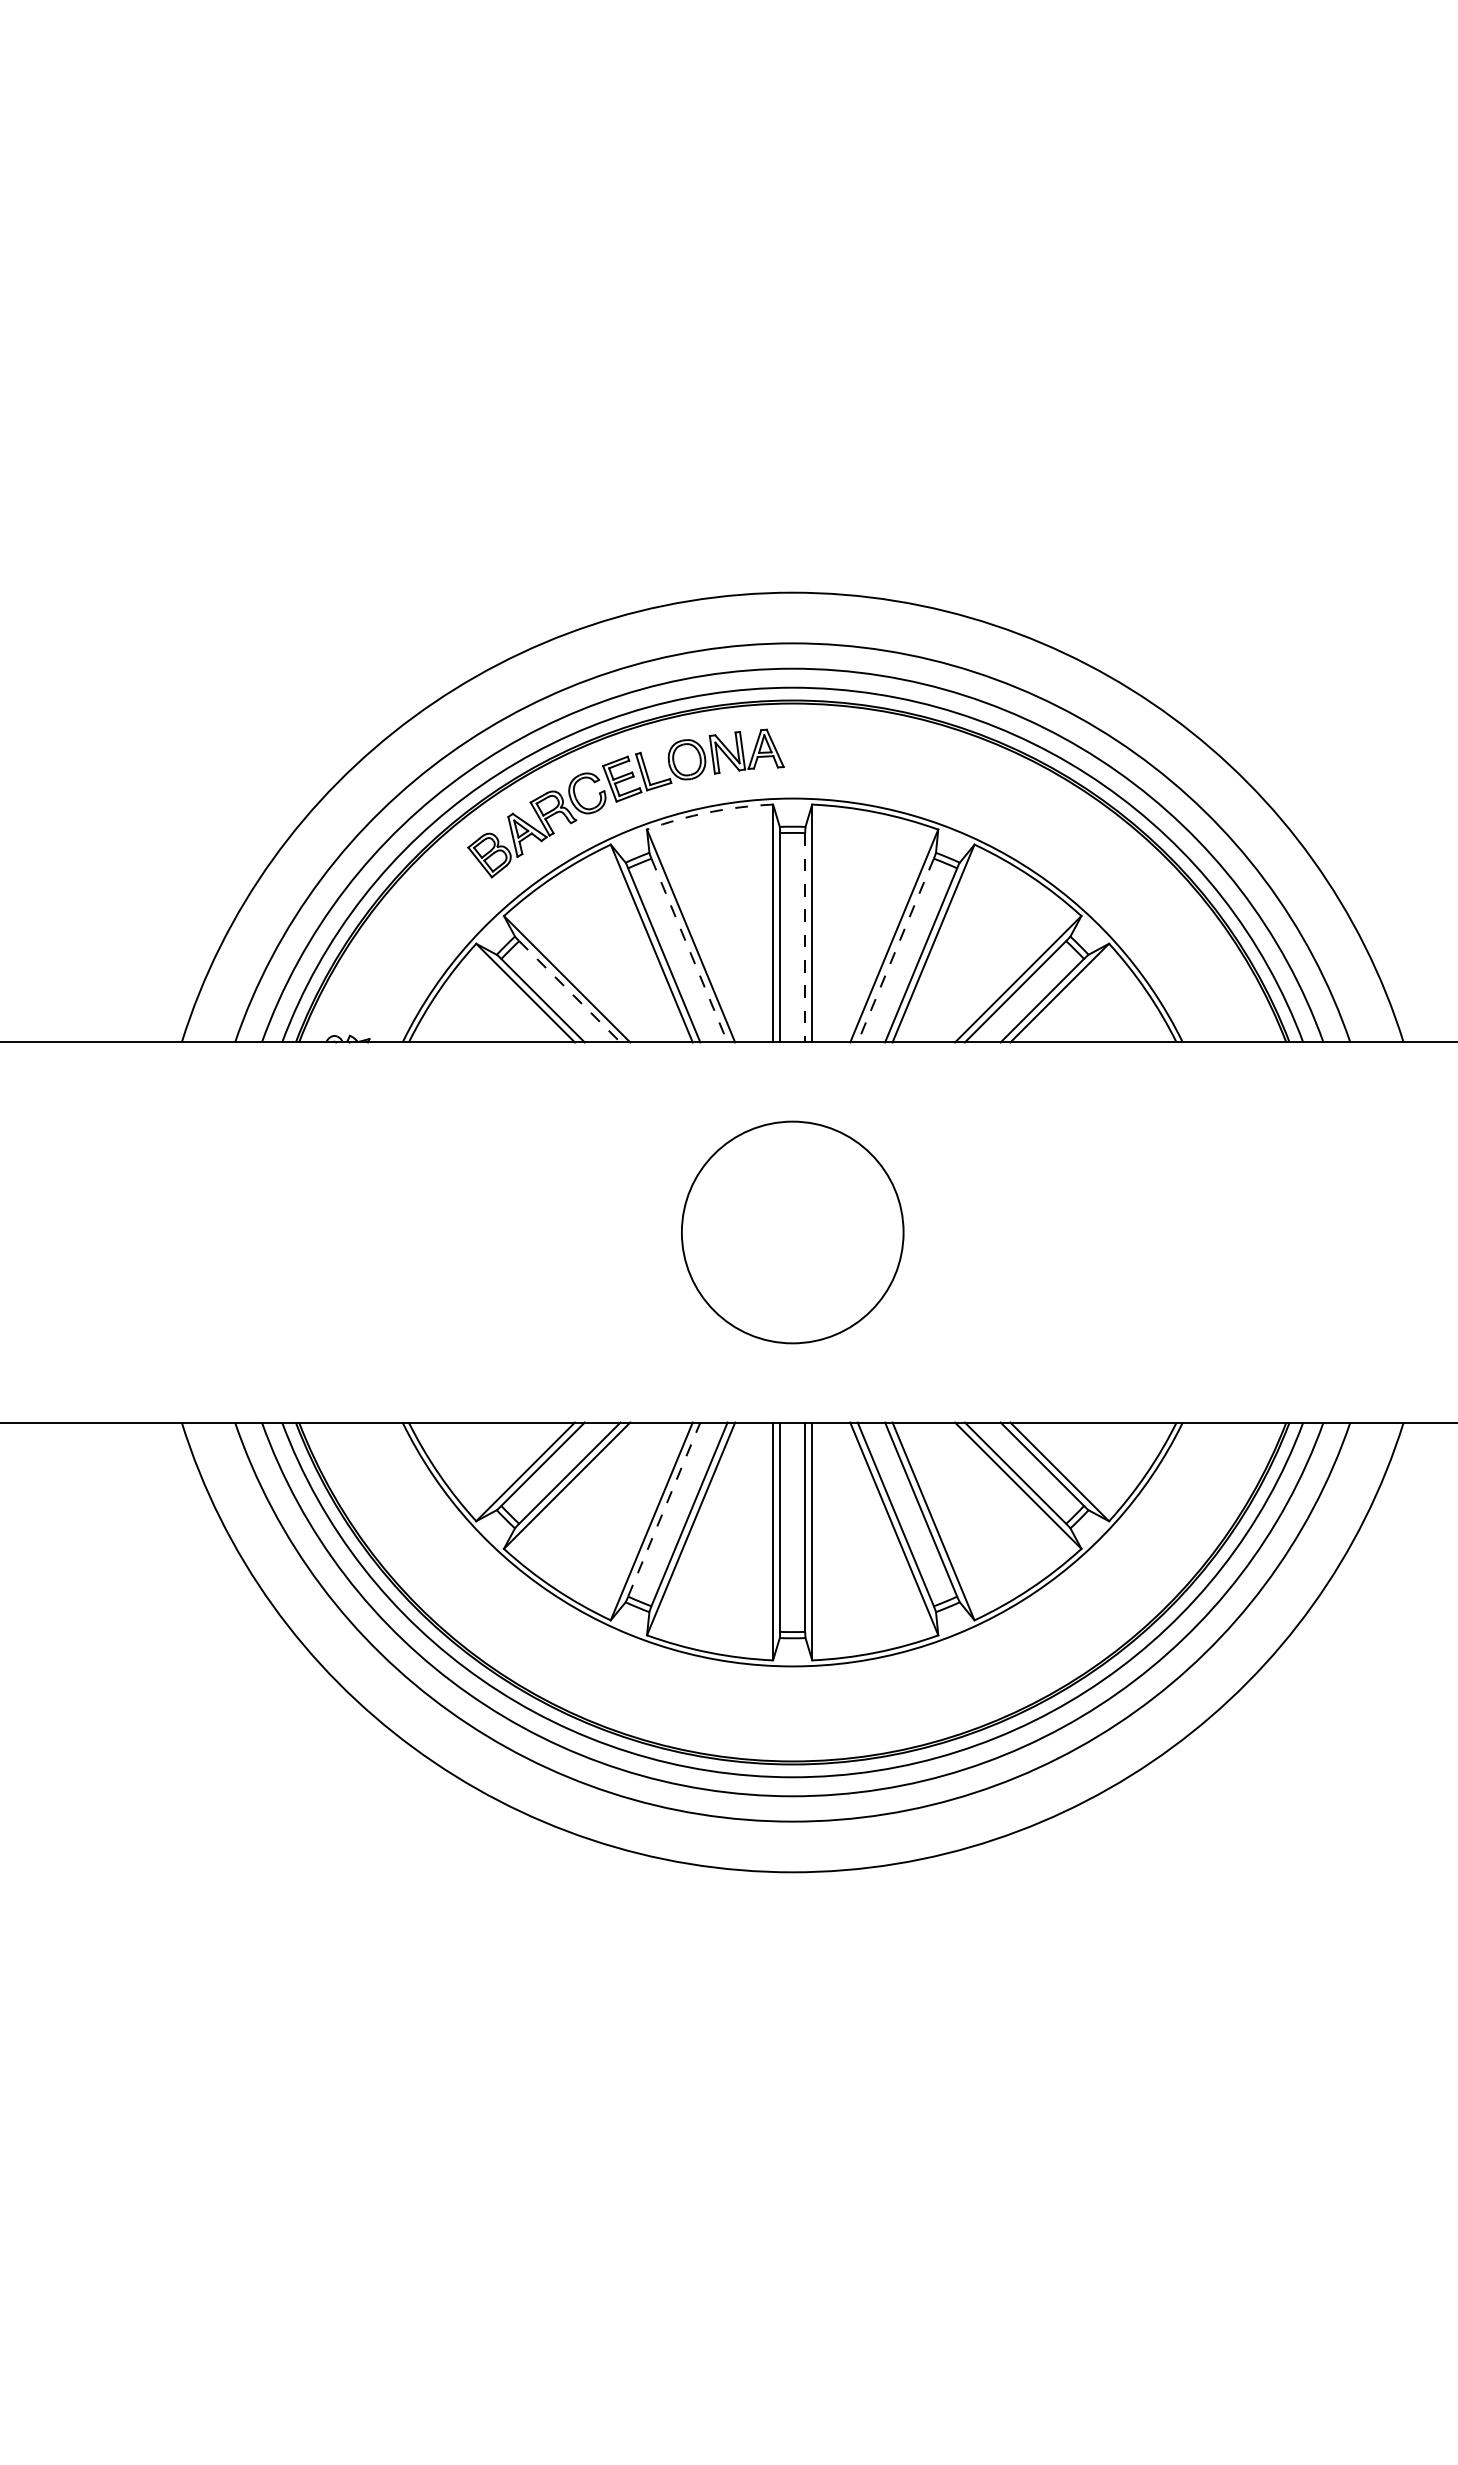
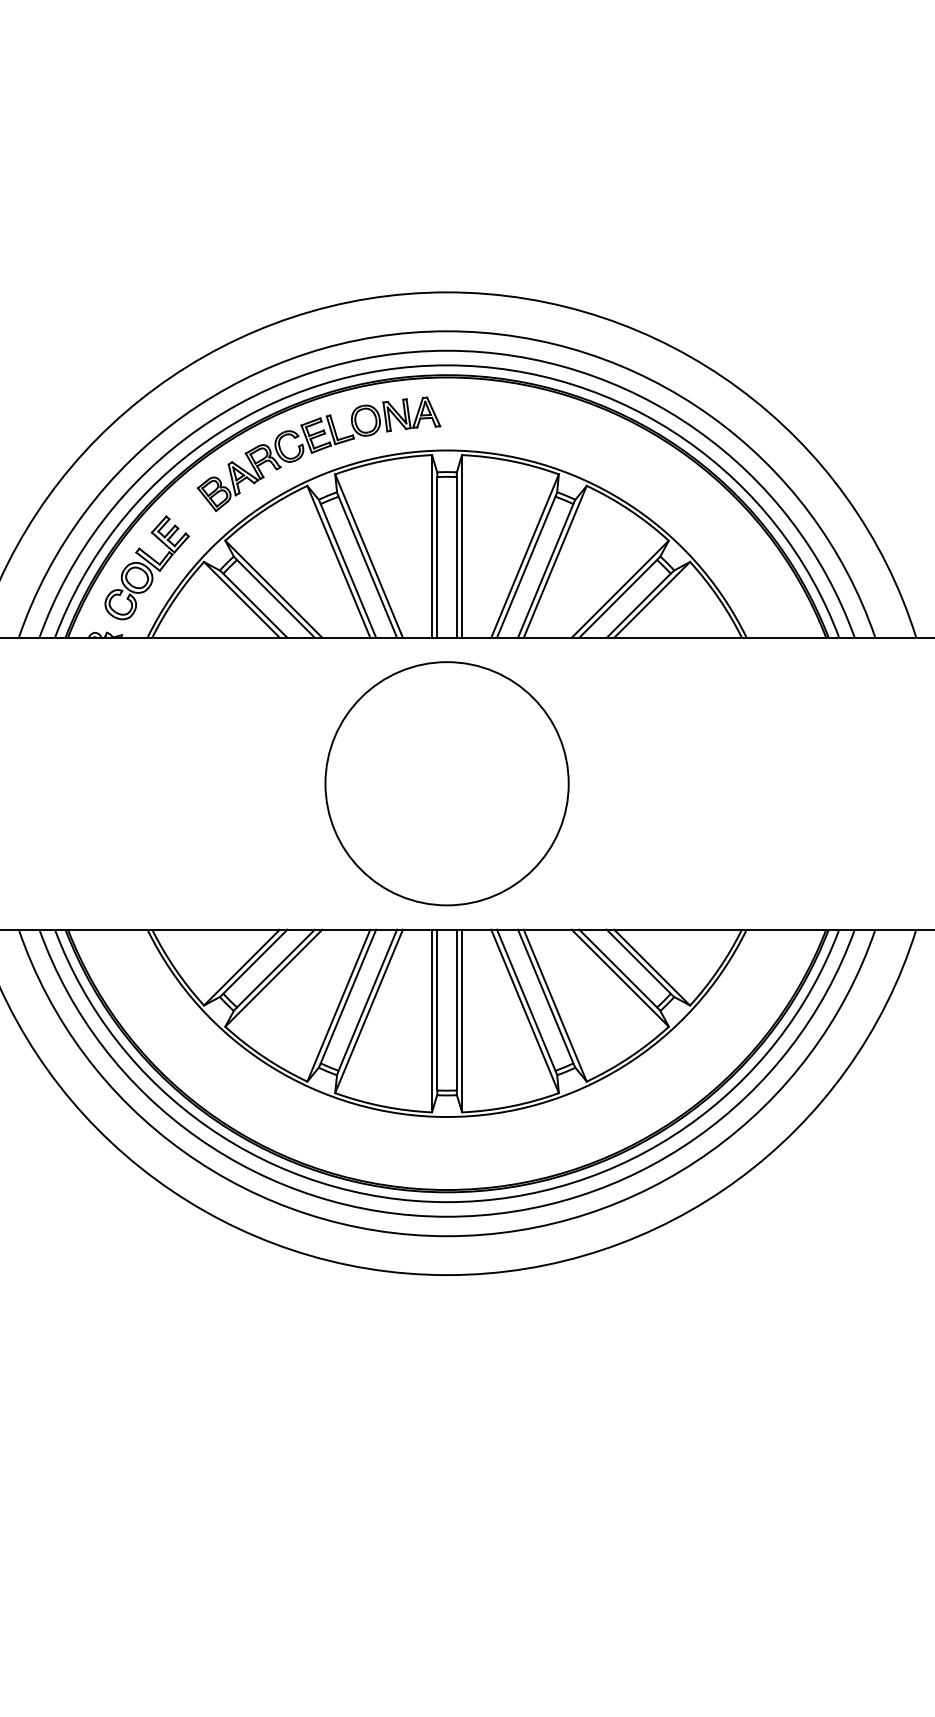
arc: (709, 812) -> (383, 461), dashed -> solid
line: (805, 937) -> (456, 557), dashed -> solid
part: (402, 951) -> (147, 567), added
line: (689, 951) -> (367, 567), dashed -> solid
line: (895, 951) -> (526, 567), dashed -> solid
line: (569, 991) -> (275, 598), dashed -> solid
circle: (792, 1232) -> (446, 783), size x1.43
line: (664, 1509) -> (348, 996), dashed -> solid

